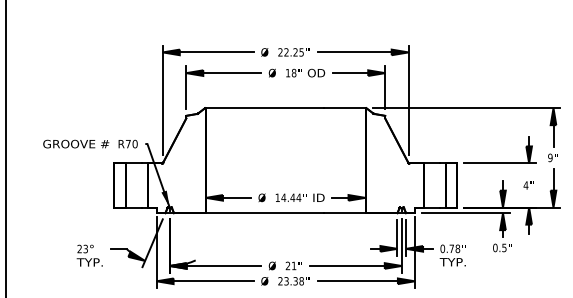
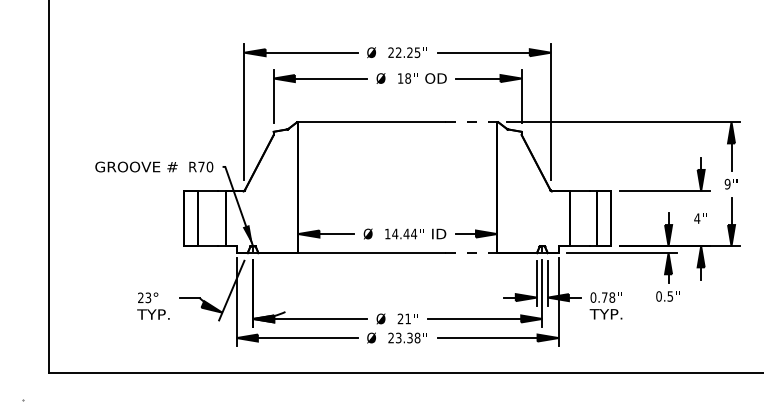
line: (344, 108) -> (471, 122), solid -> dashed
line: (344, 213) -> (471, 253), solid -> dashed

